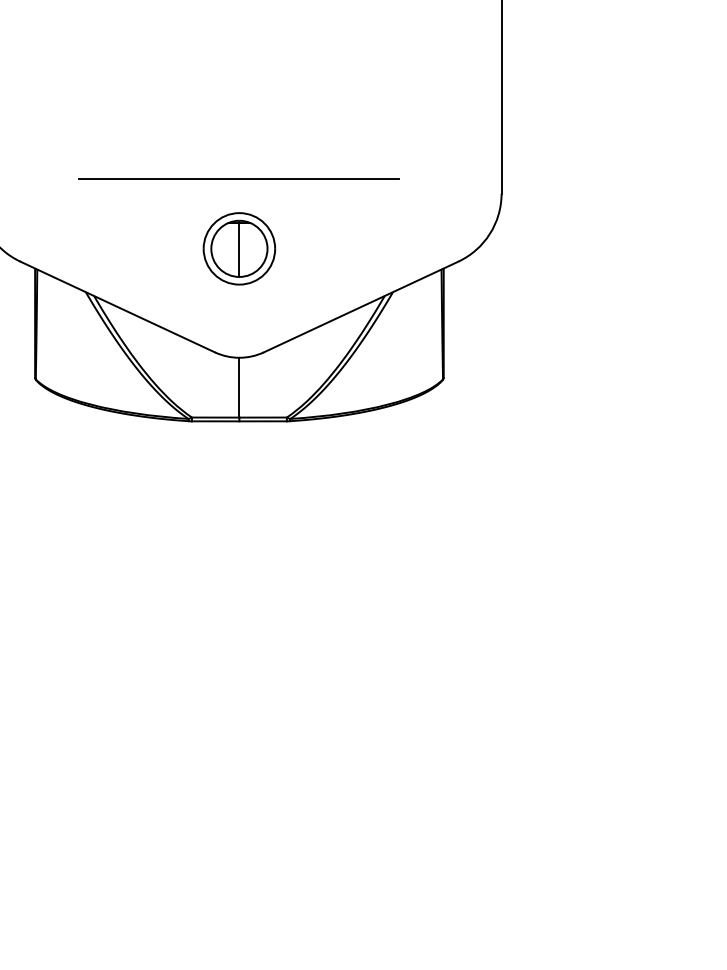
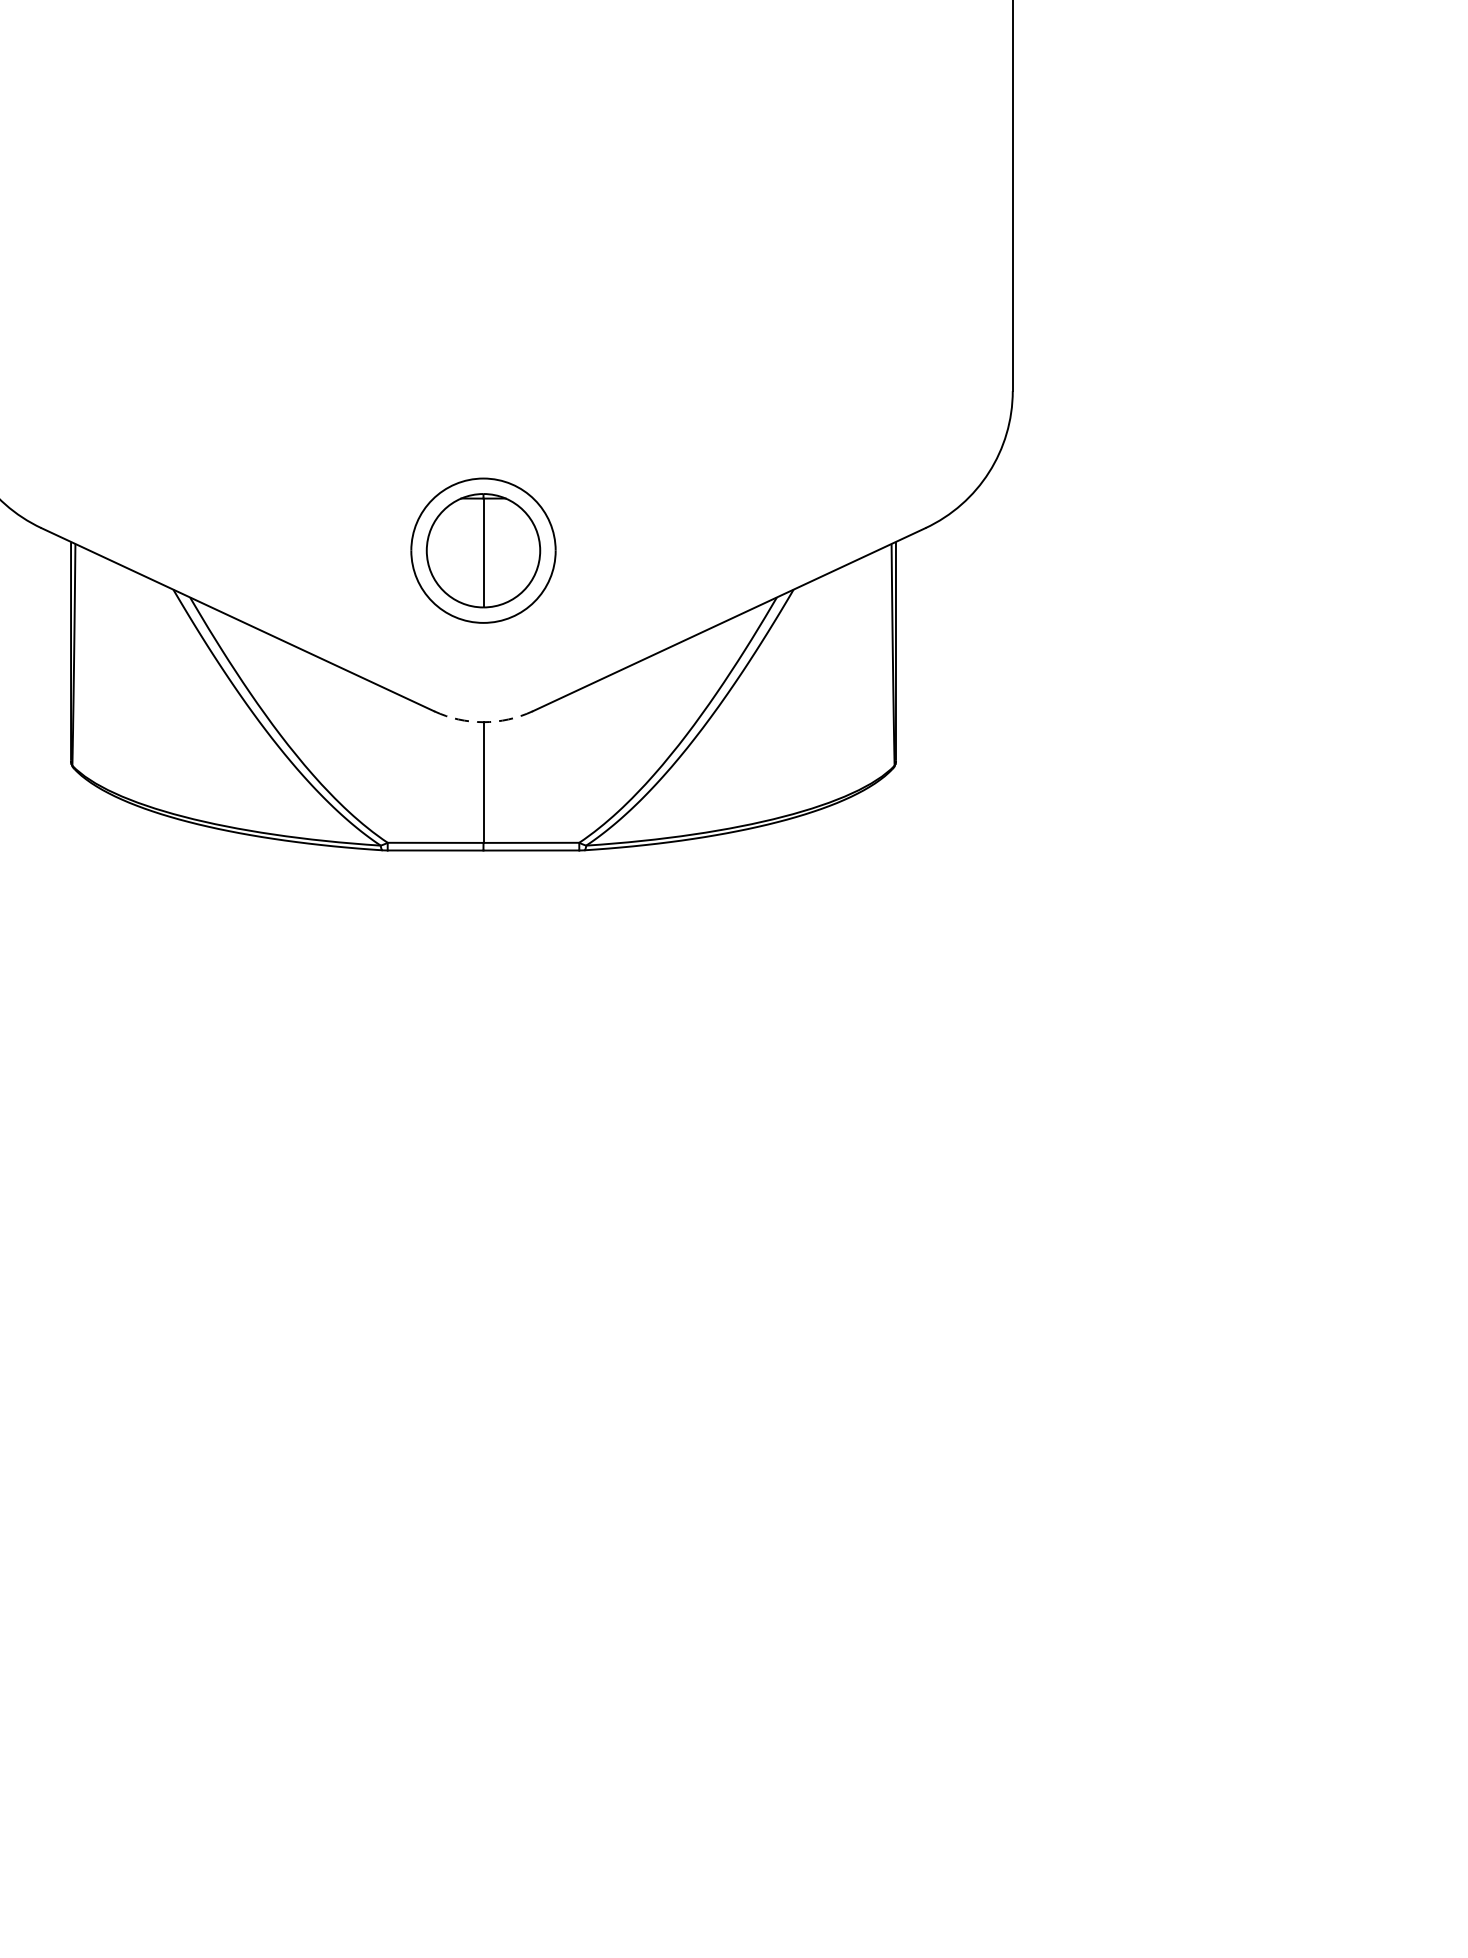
line: (239, 179) -> (483, 362), removed
part: (239, 248) -> (483, 549), moved
arc: (239, 357) -> (483, 721), solid -> dashed

